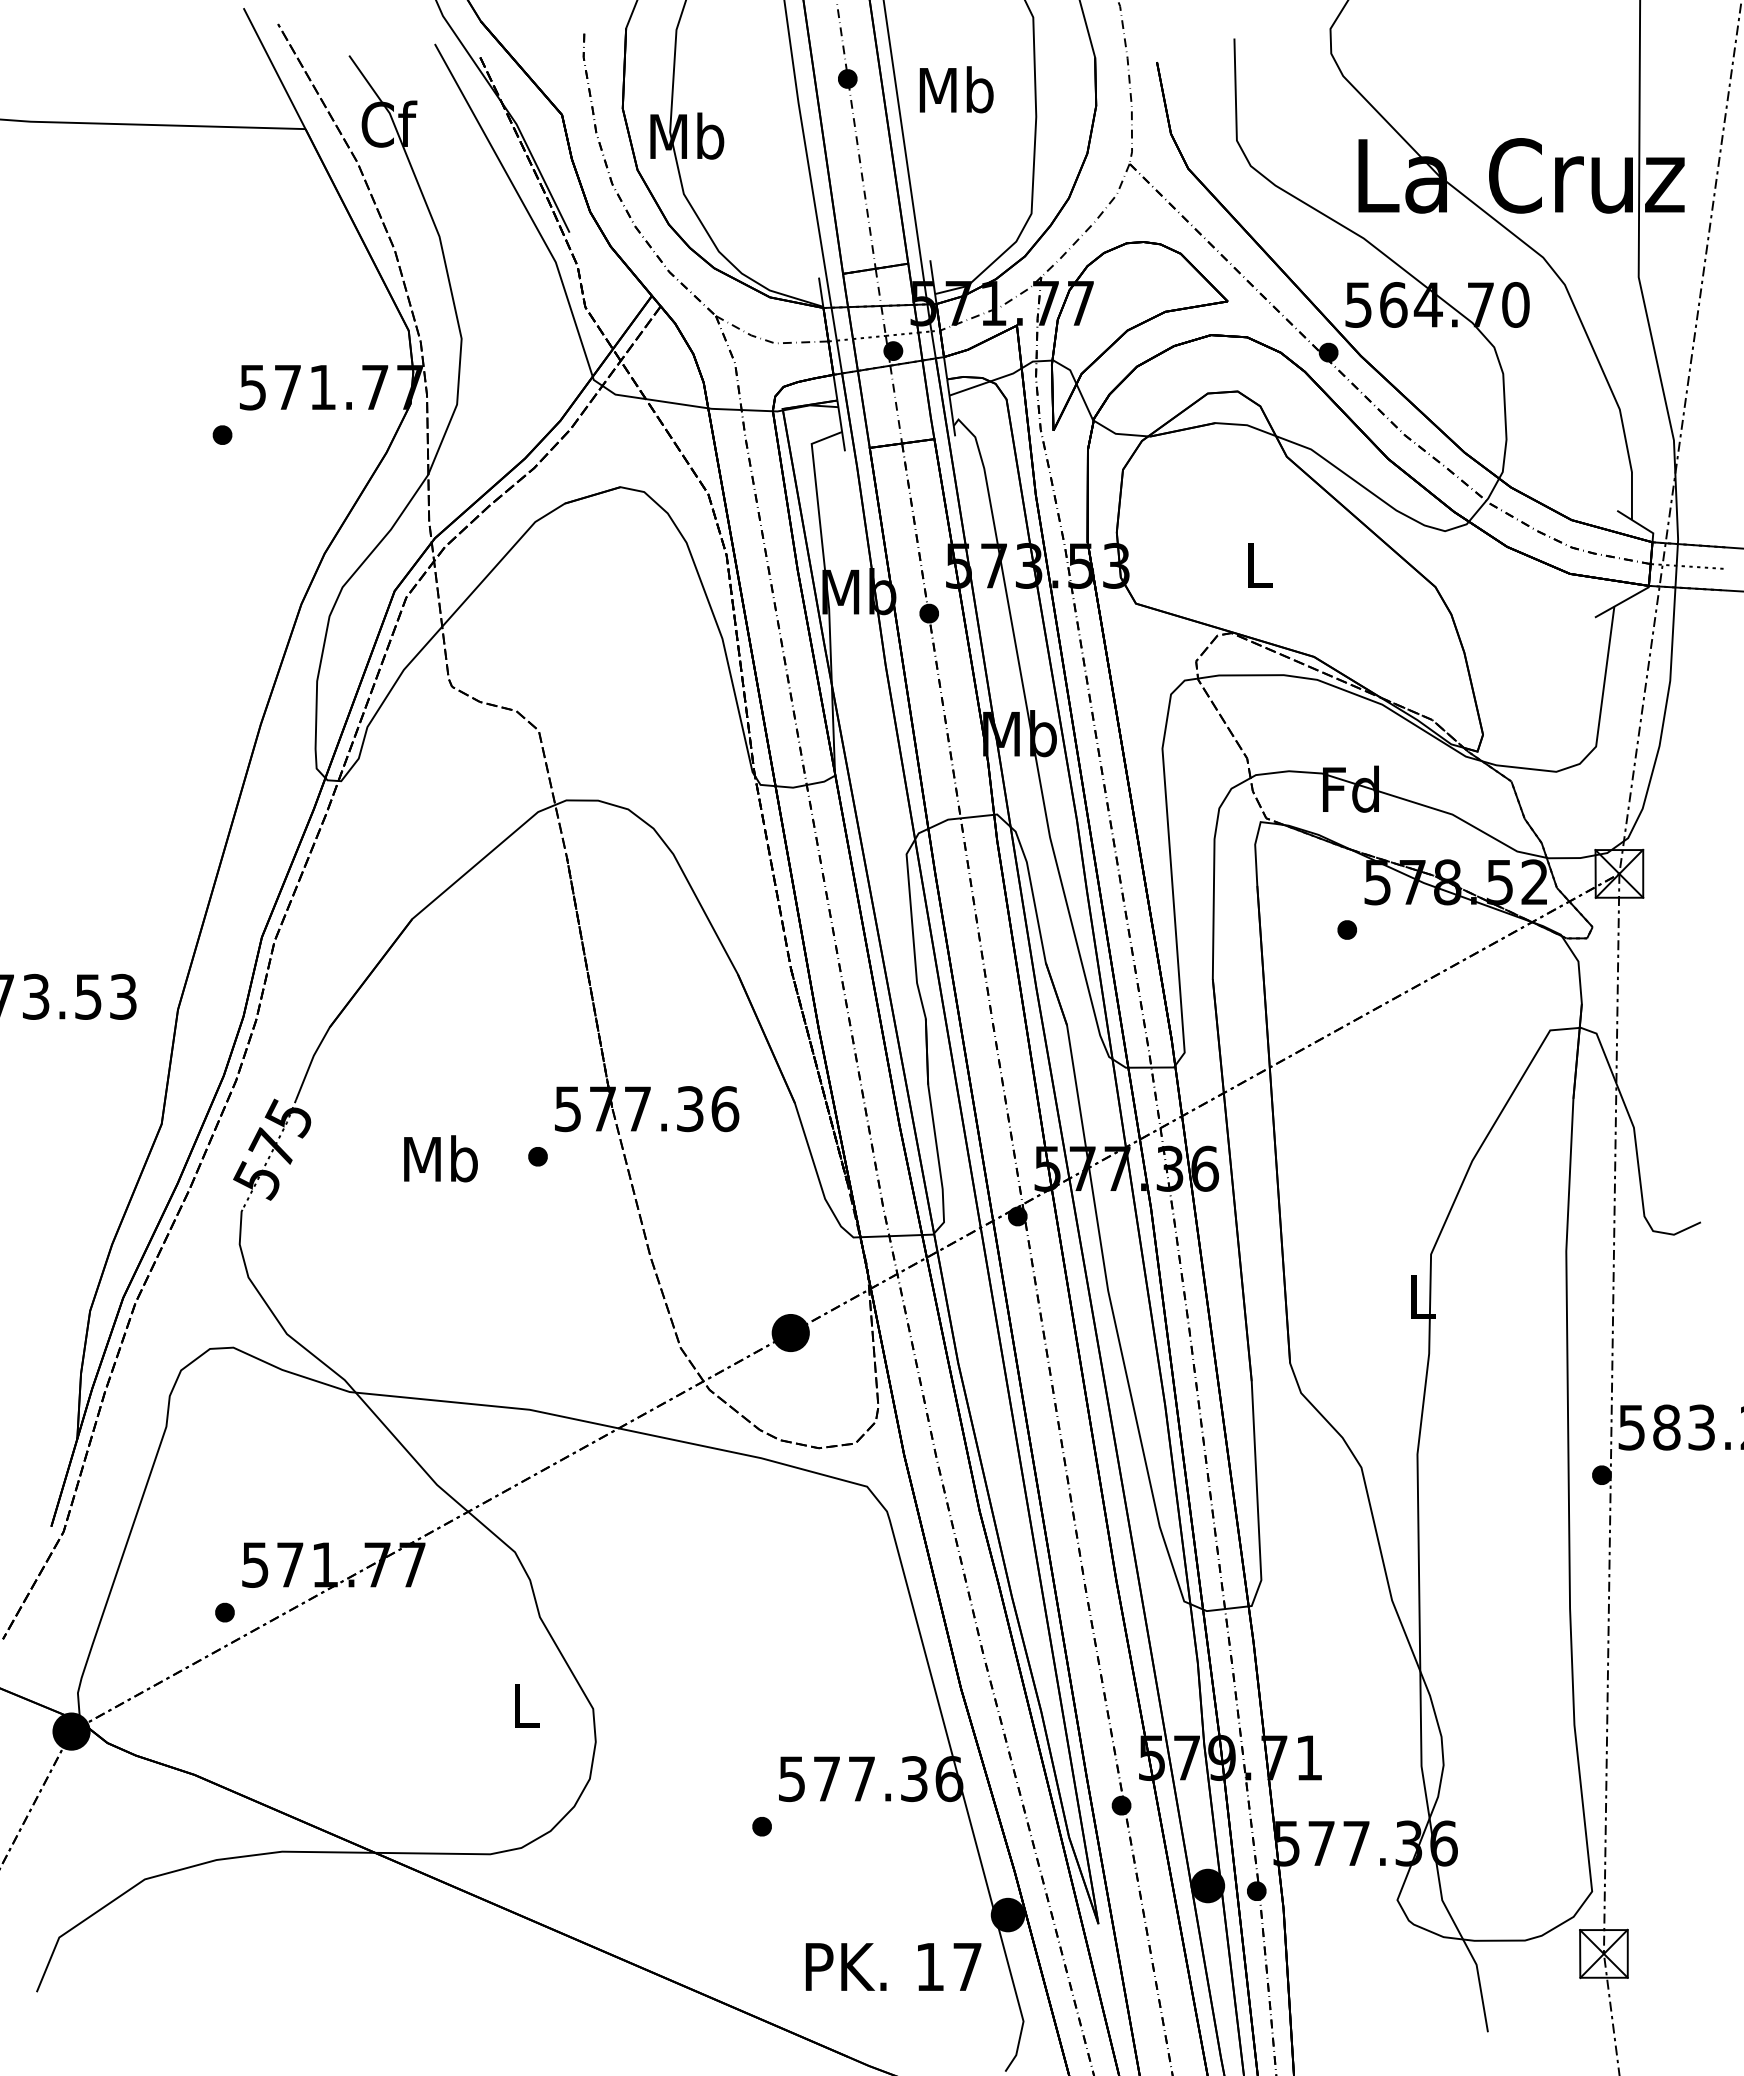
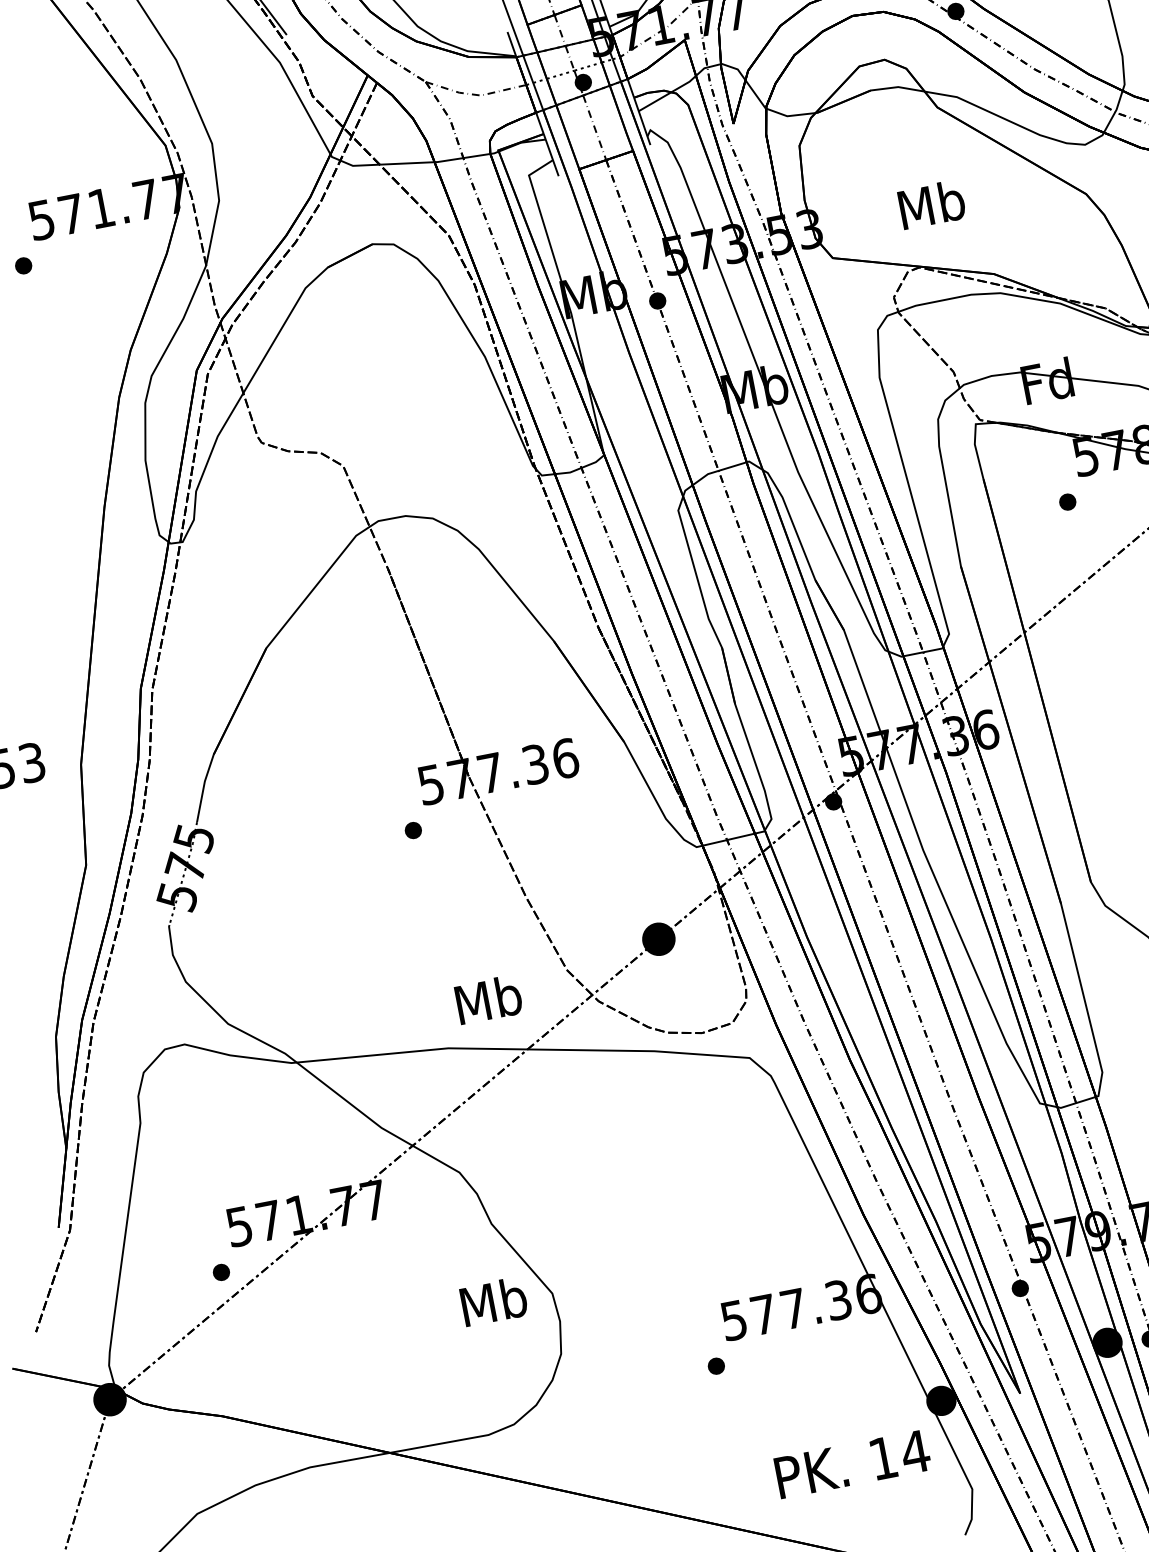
text: (1259, 564) -> (931, 204), L -> Mb
text: (440, 1158) -> (488, 999), moved
text: (525, 1704) -> (493, 1301), L -> Mb
text: (966, 1966) -> (914, 1451), 17 -> 14

